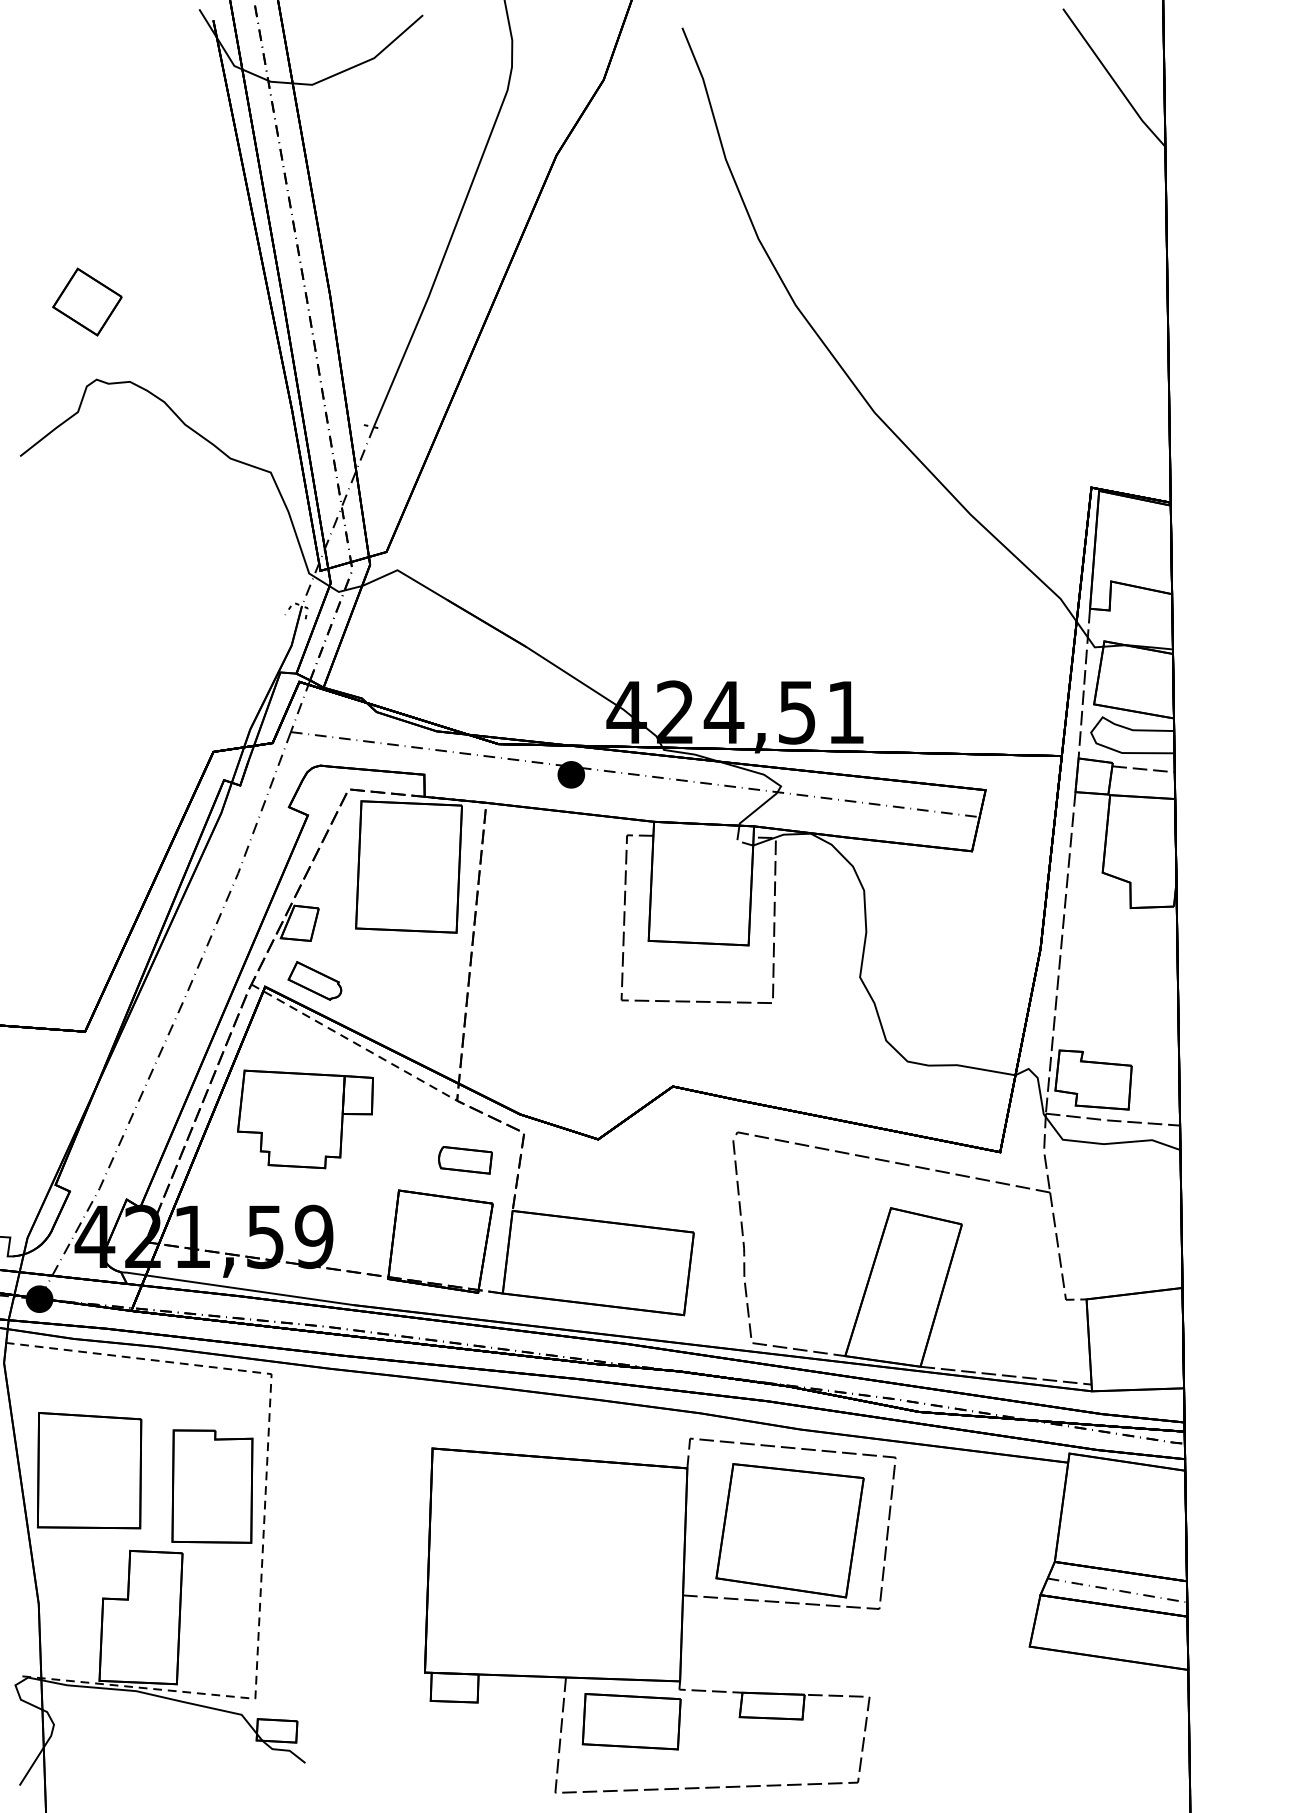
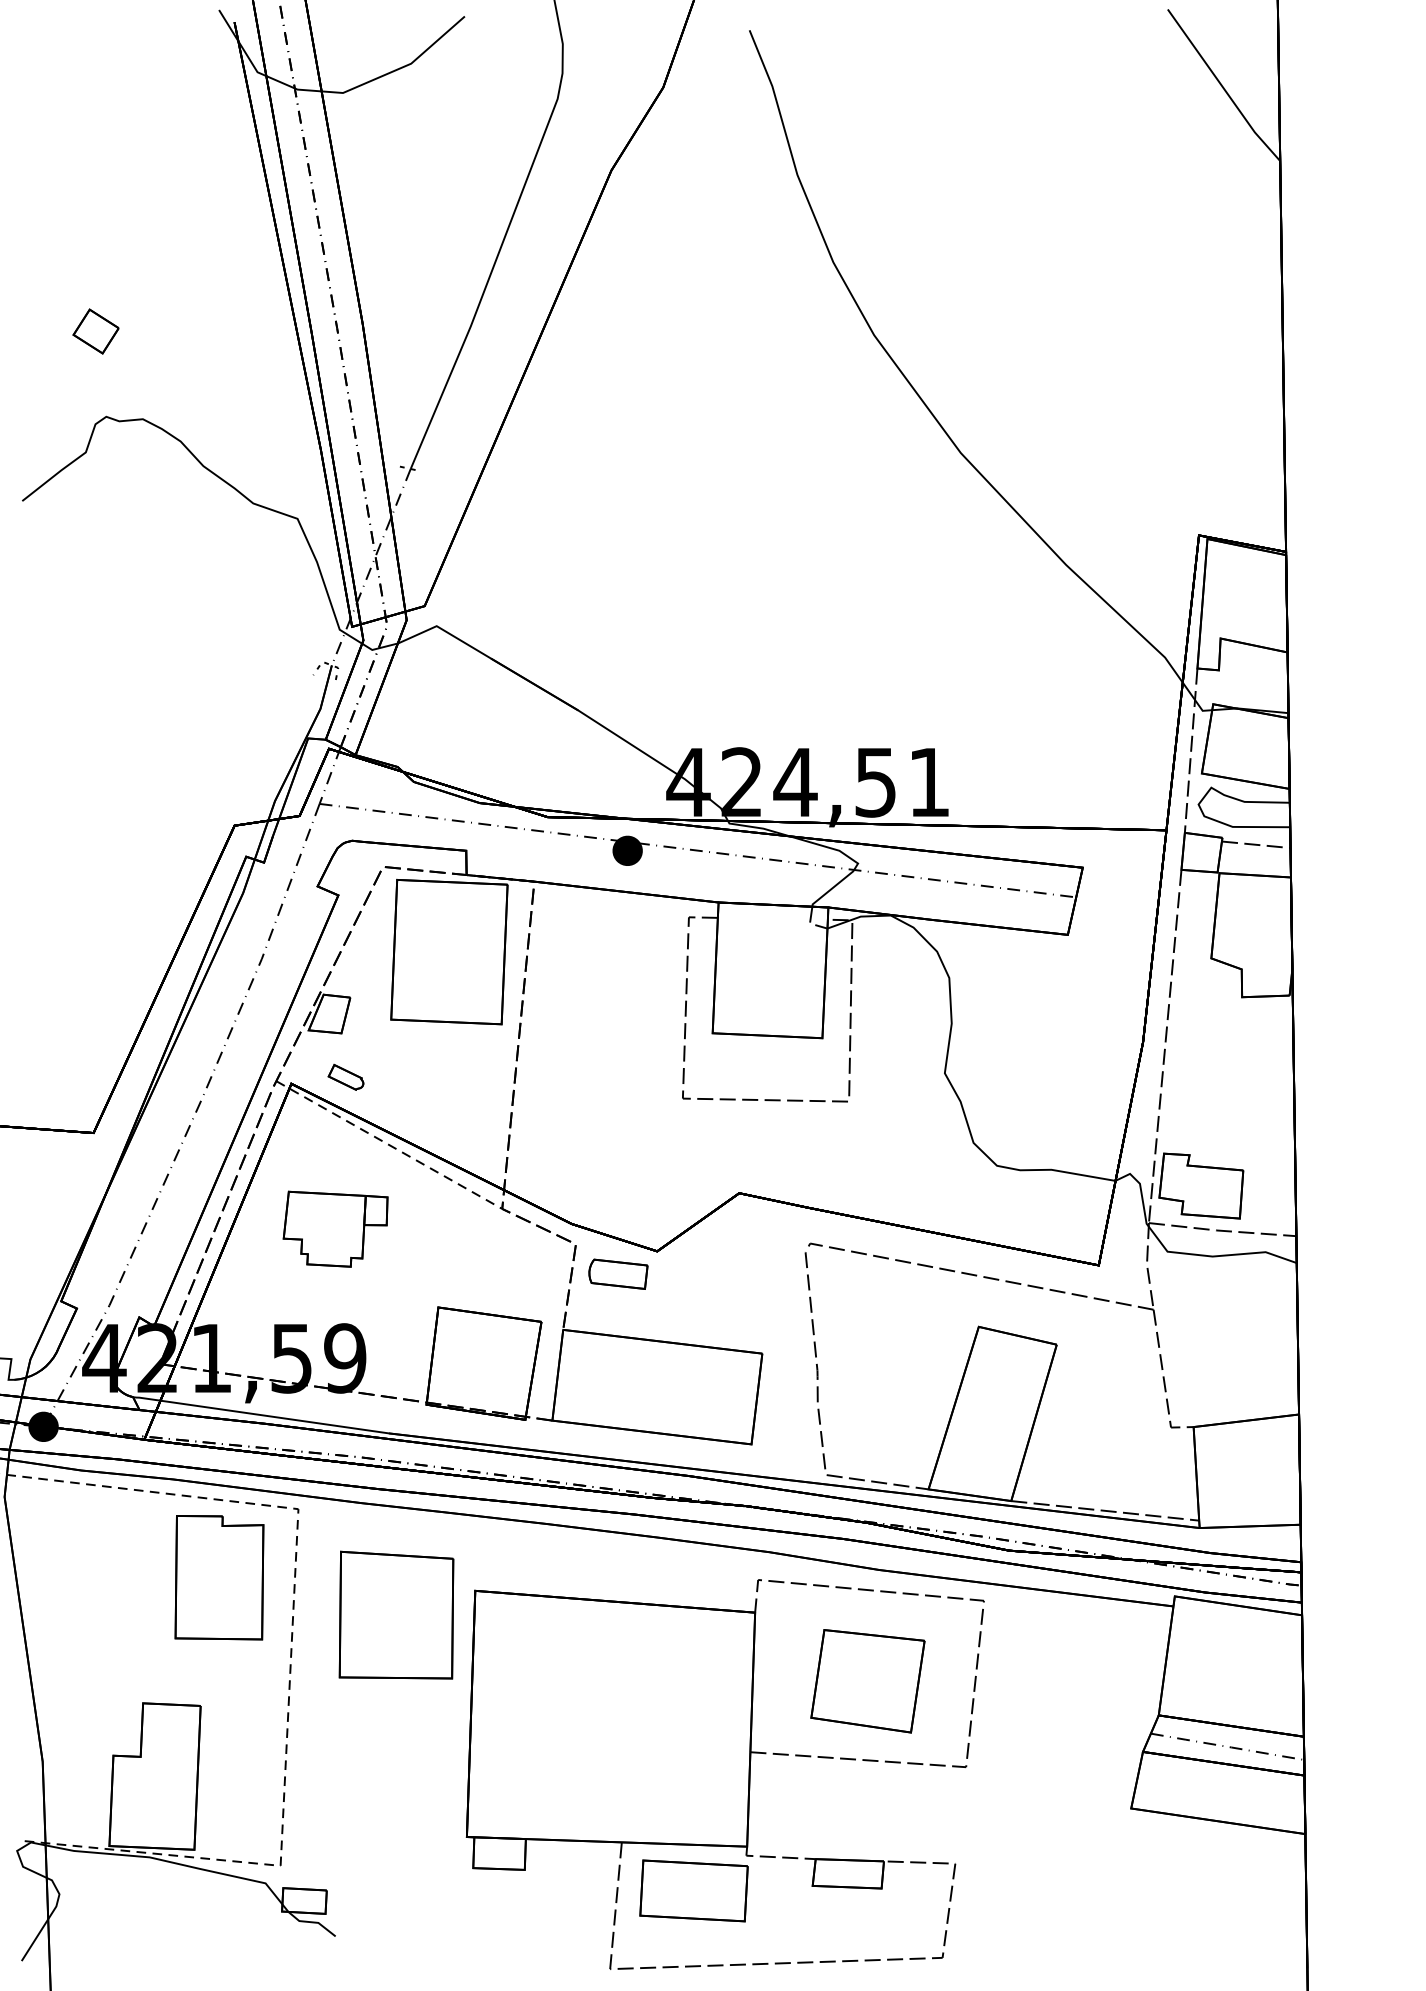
part: (86, 301) -> (95, 331), size x0.6
part: (314, 981) -> (345, 1077), size x0.6
part: (305, 1118) -> (335, 1228), size x0.7
part: (465, 1159) -> (618, 1273), moved
part: (89, 1470) -> (396, 1614), moved
part: (212, 1486) -> (219, 1577), moved
part: (789, 1531) -> (867, 1681), size x0.7

